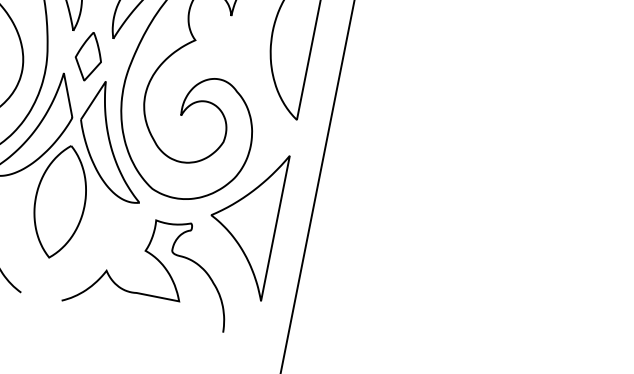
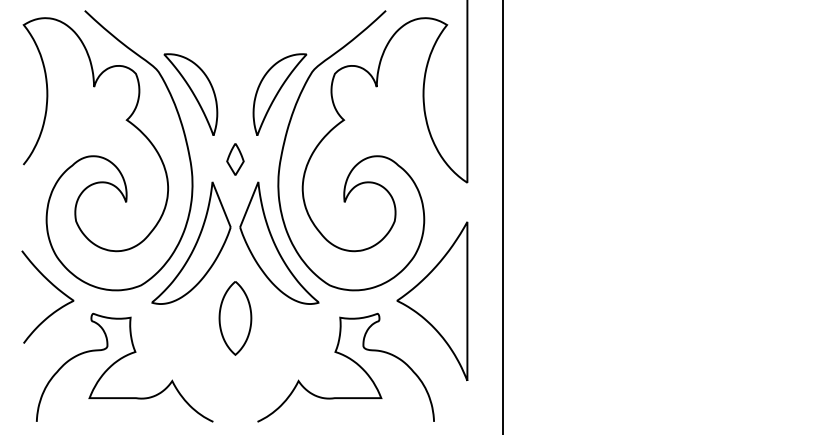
part: (89, 56) -> (235, 159), size x0.6
part: (60, 202) -> (235, 318), size x0.6

